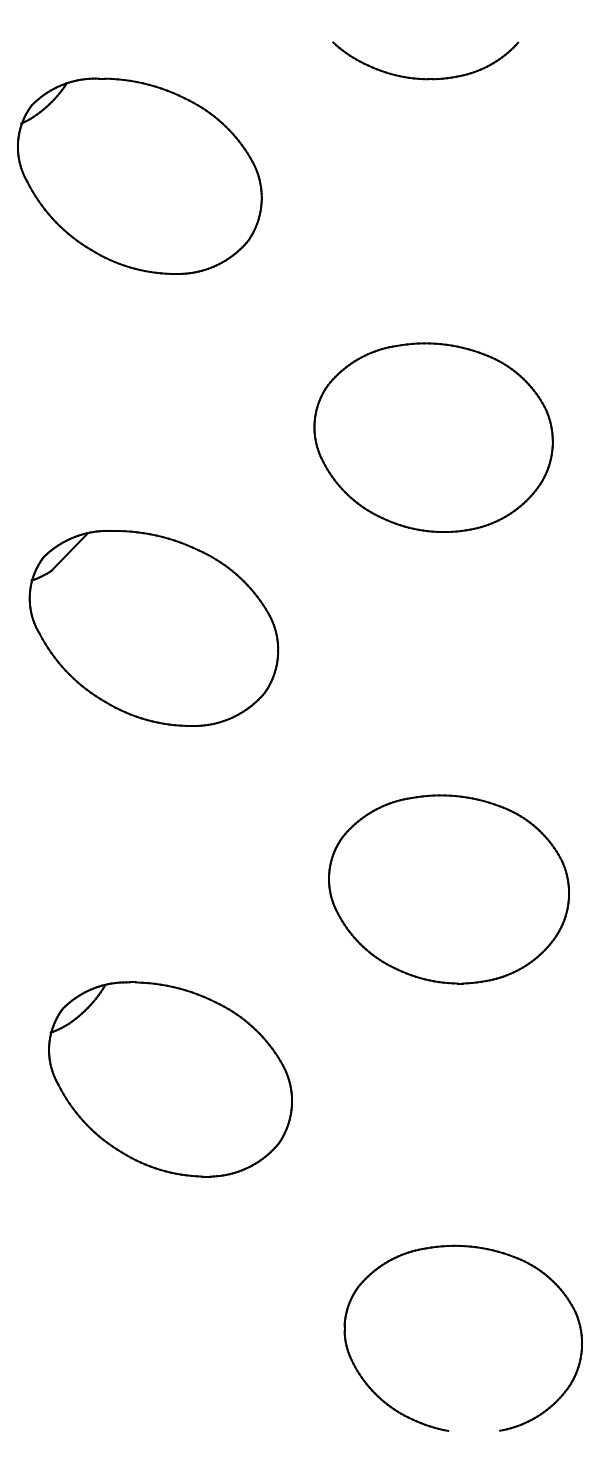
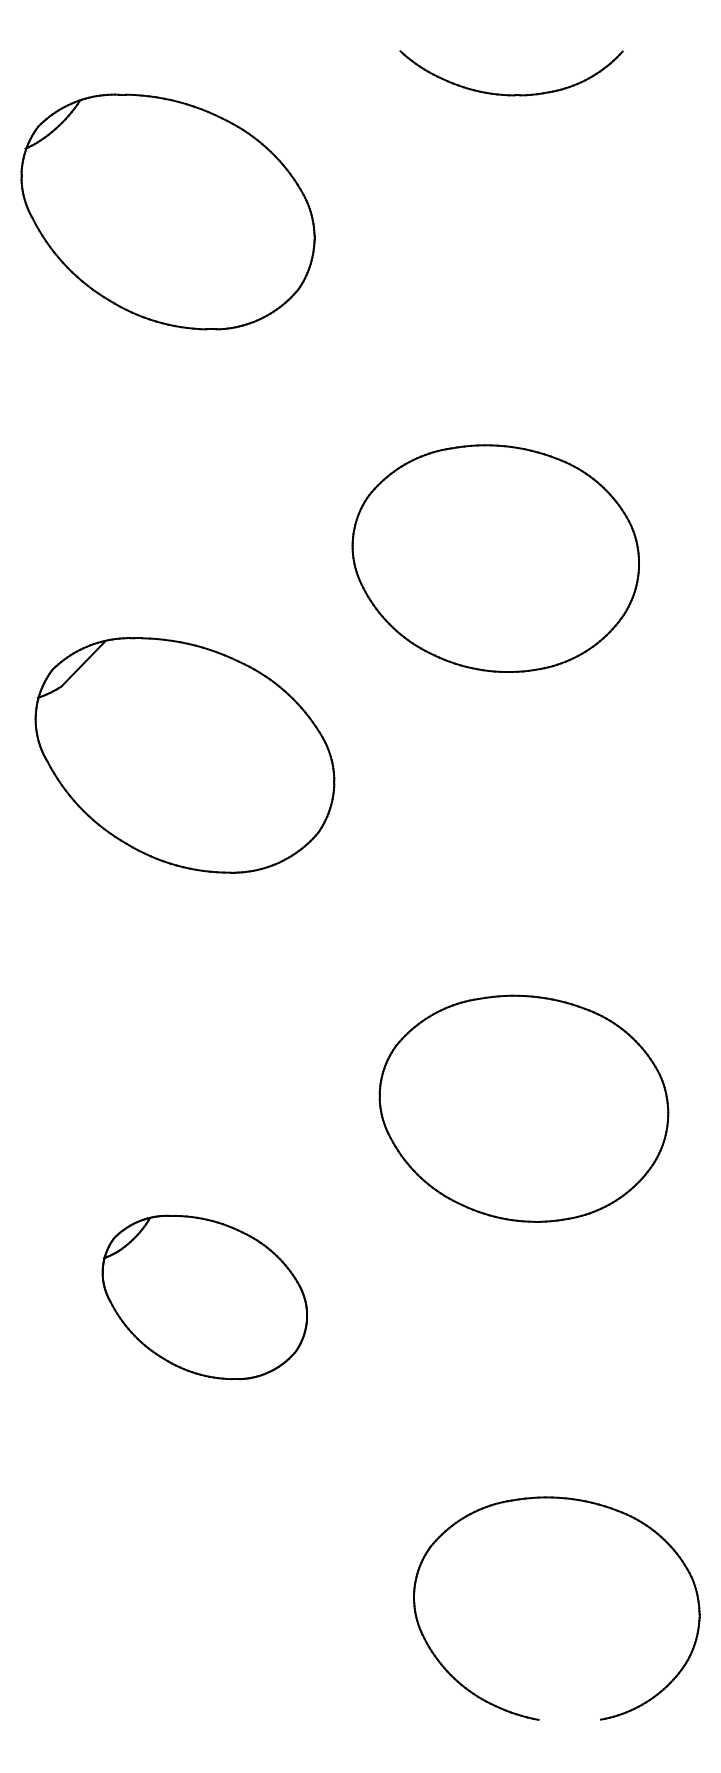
part: (433, 437) -> (495, 558), moved
part: (448, 889) -> (523, 1108), moved
part: (170, 1079) -> (204, 1297), size x0.7

